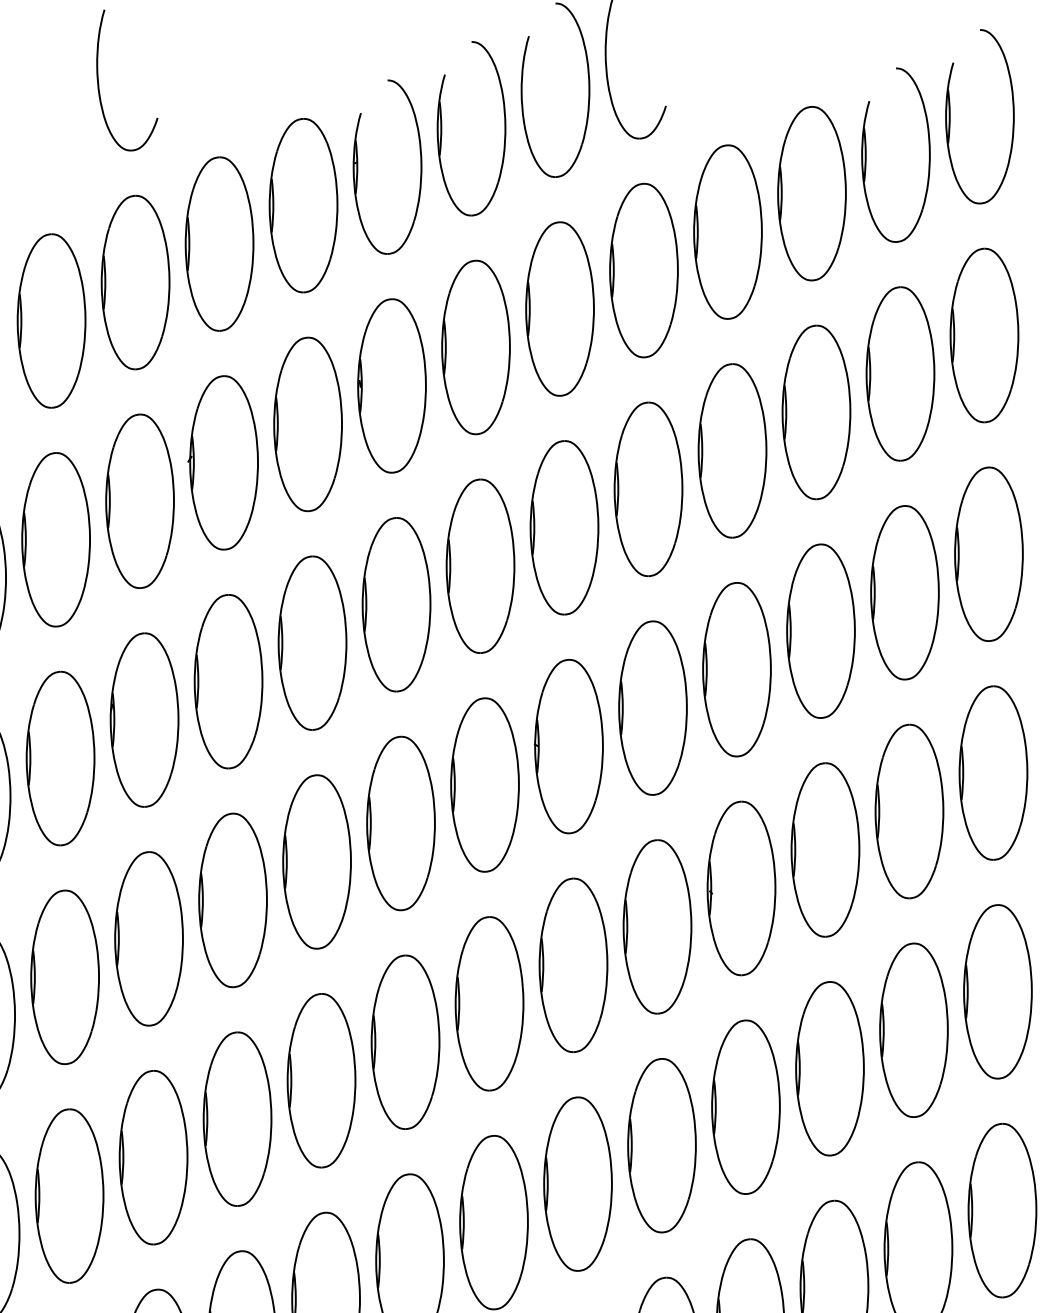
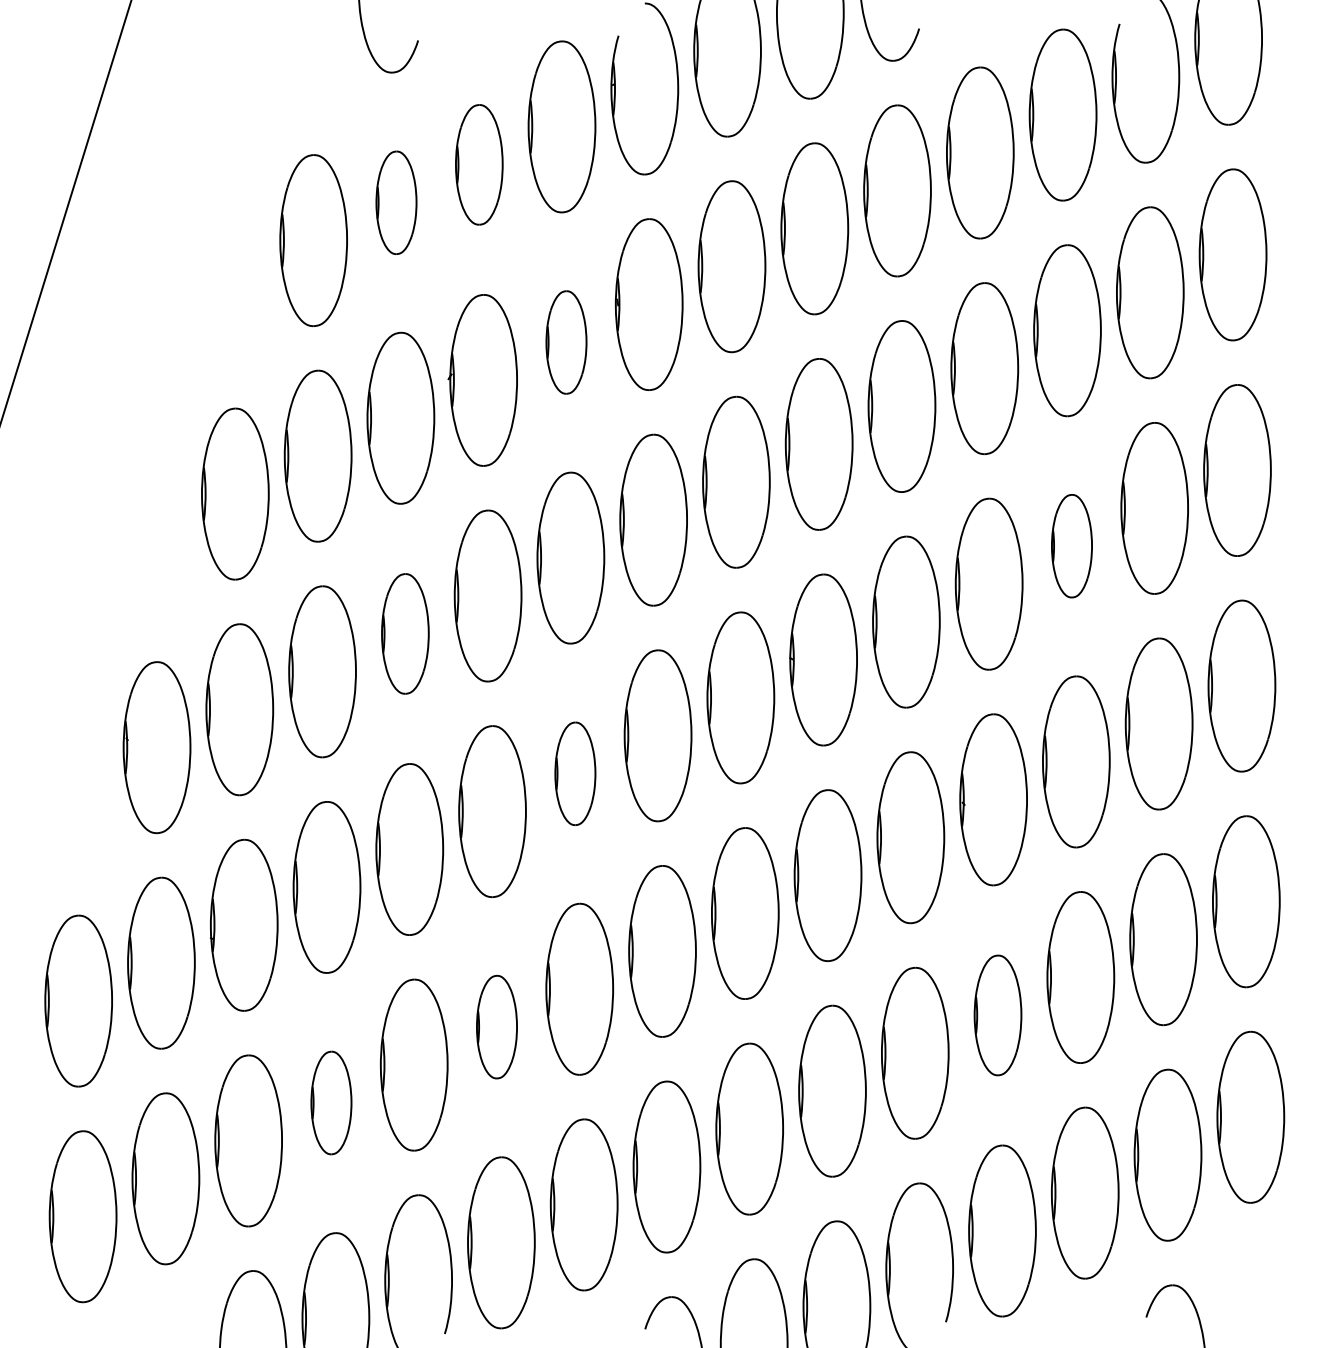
part: (219, 243) -> (479, 164), size x0.7
part: (135, 282) -> (396, 202), size x0.6
part: (308, 424) -> (566, 342), size x0.6
part: (820, 630) -> (1071, 545), size x0.6
part: (144, 719) -> (405, 633), size x0.7
part: (317, 861) -> (575, 773), size x0.6
part: (745, 1107) -> (997, 1015), size x0.7
part: (237, 1118) -> (496, 1026), size x0.6
part: (69, 1195) -> (331, 1102), size x0.6

